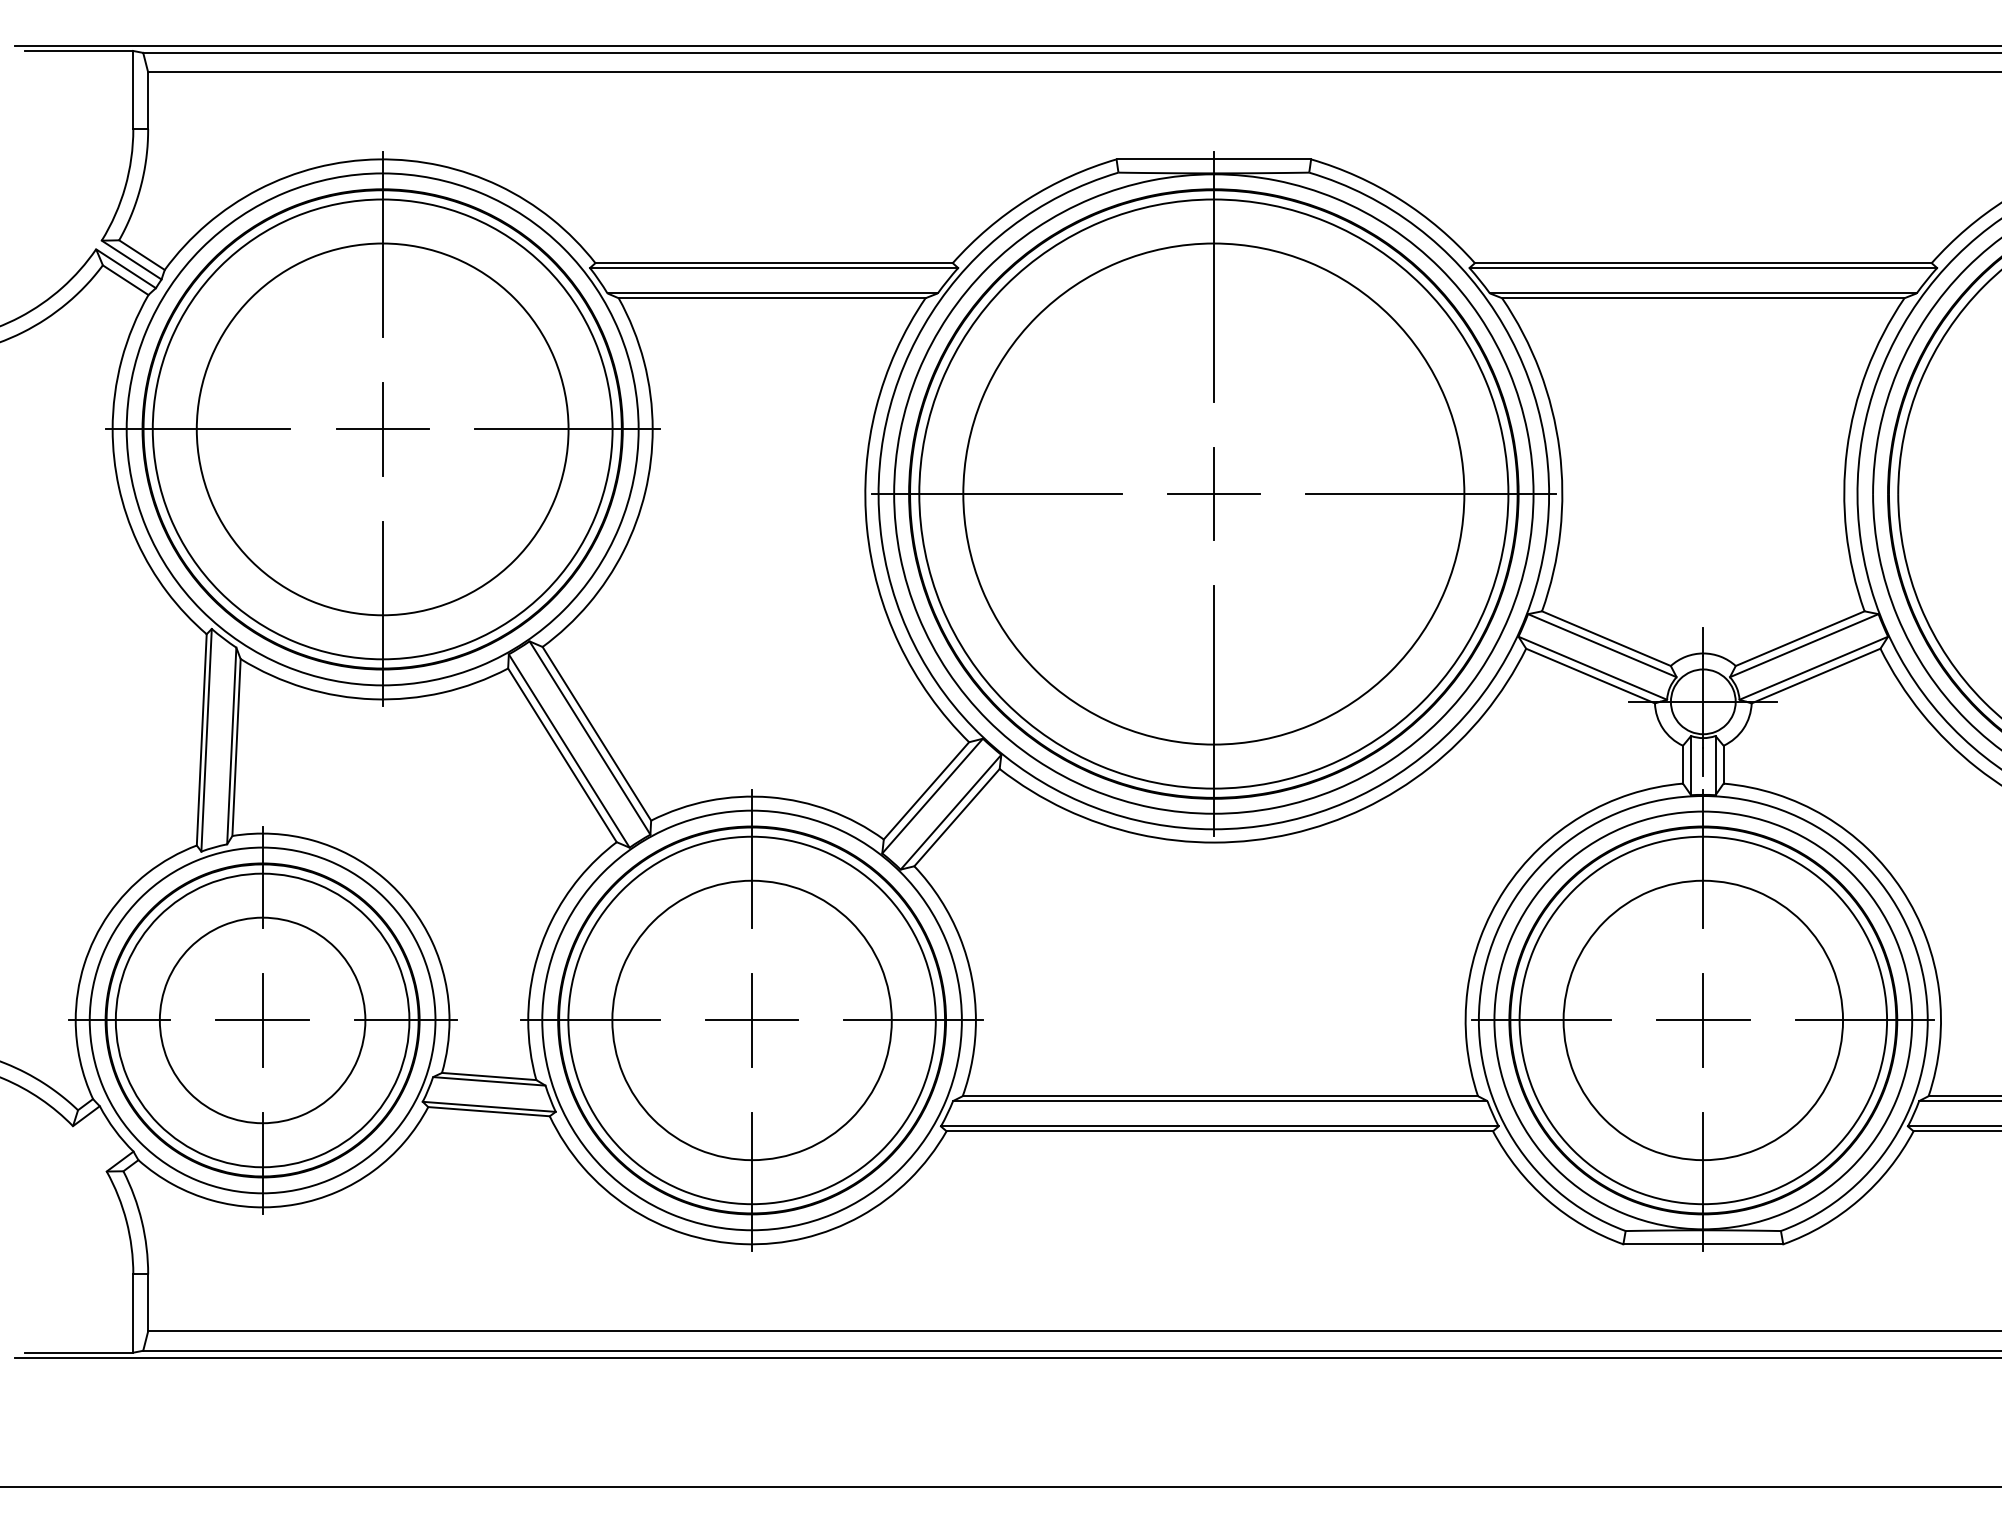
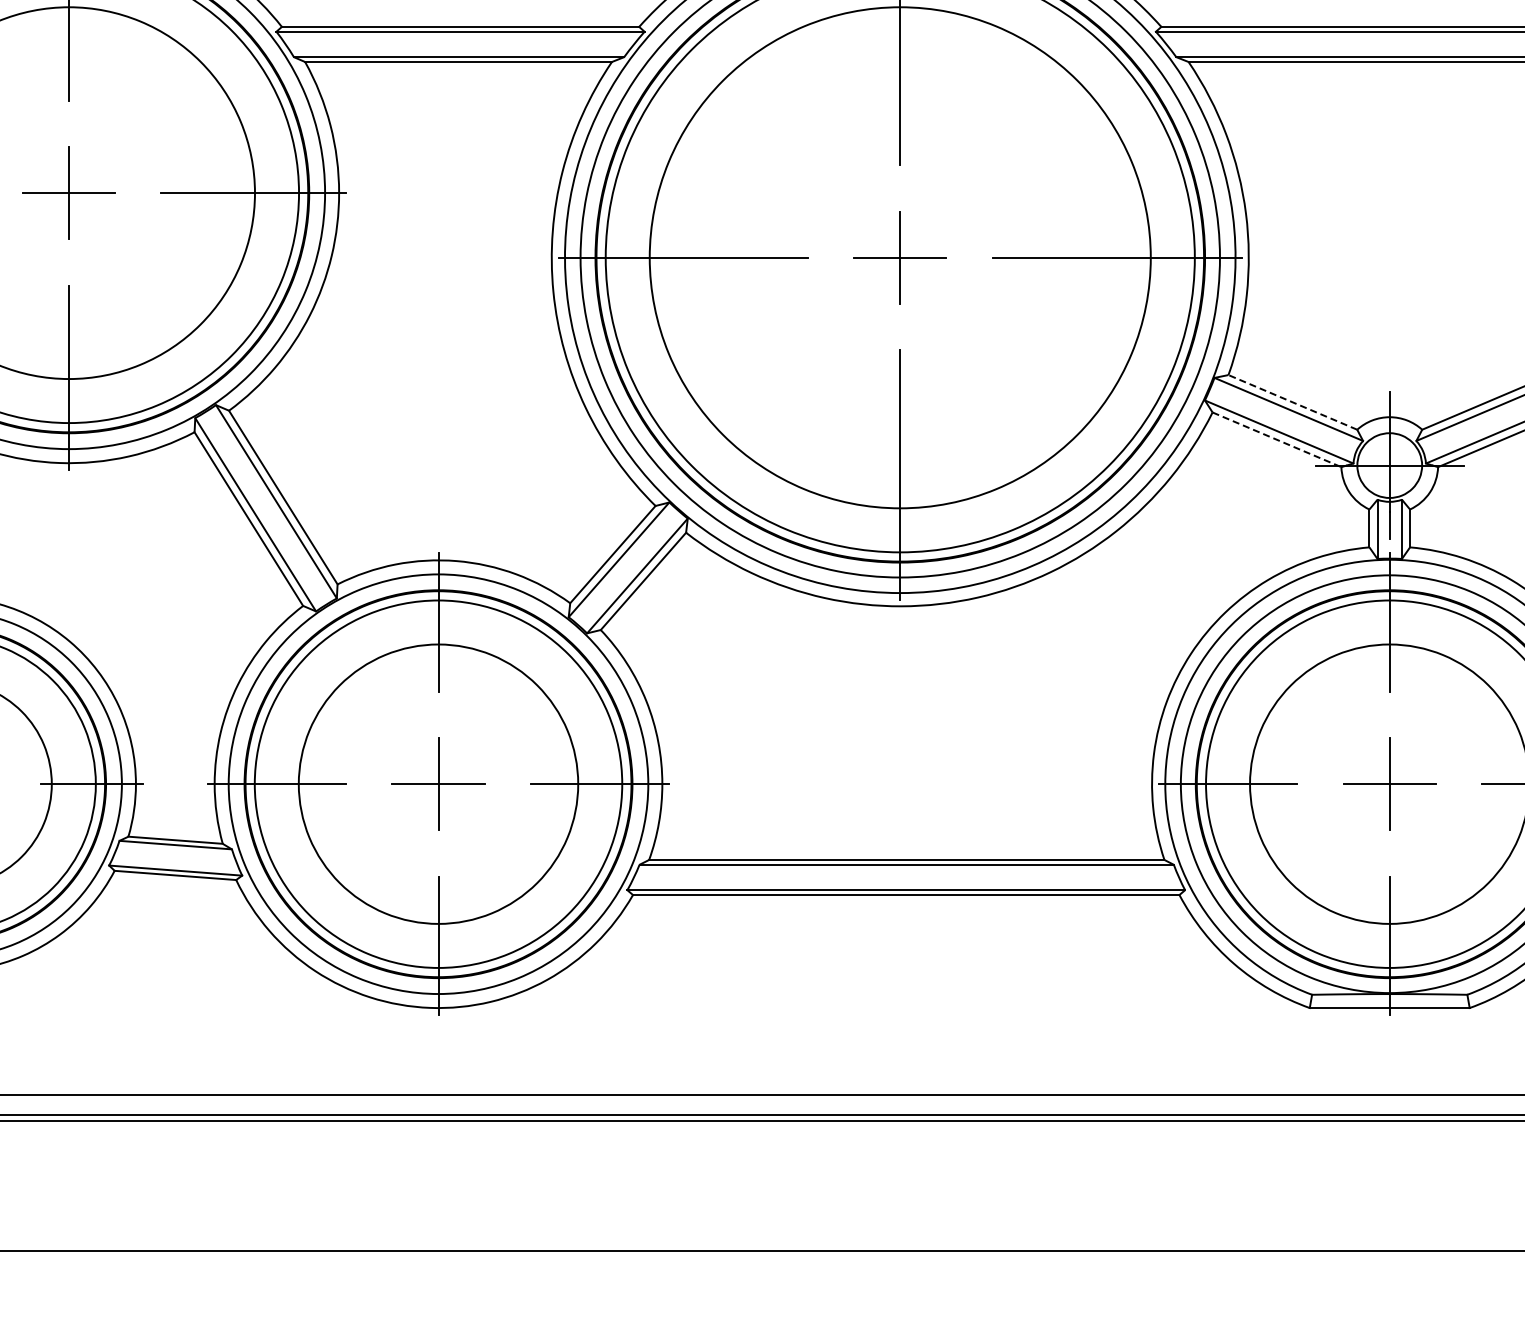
line: (1606, 638) -> (1292, 402), solid -> dashed
line: (1590, 676) -> (1276, 440), solid -> dashed

